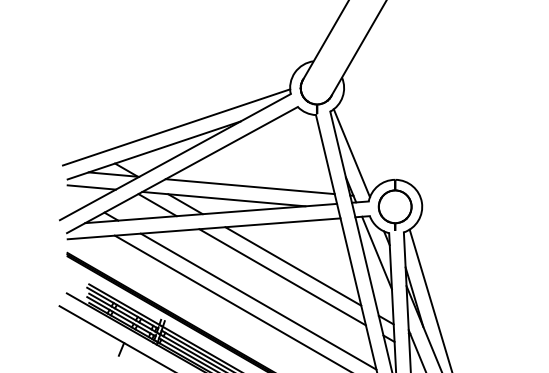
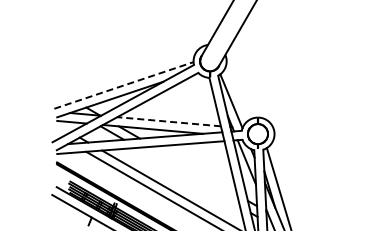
line: (177, 127) -> (124, 85), solid -> dashed
line: (249, 186) -> (168, 121), solid -> dashed
line: (293, 266) -> (195, 170), removed
line: (281, 275) -> (188, 176), removed

